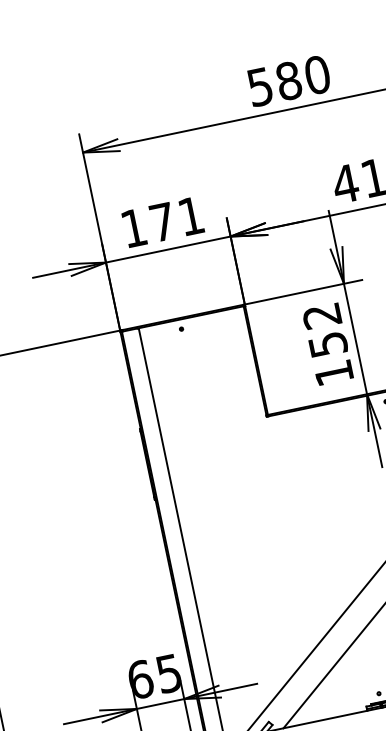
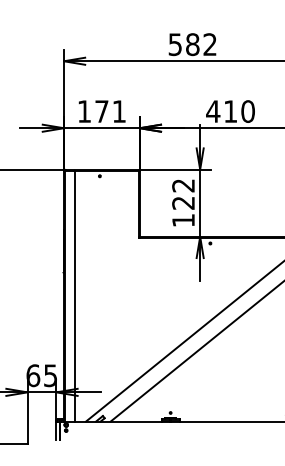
text: (317, 74) -> (210, 44), 580 -> 582
text: (327, 343) -> (183, 202), 152 -> 122

